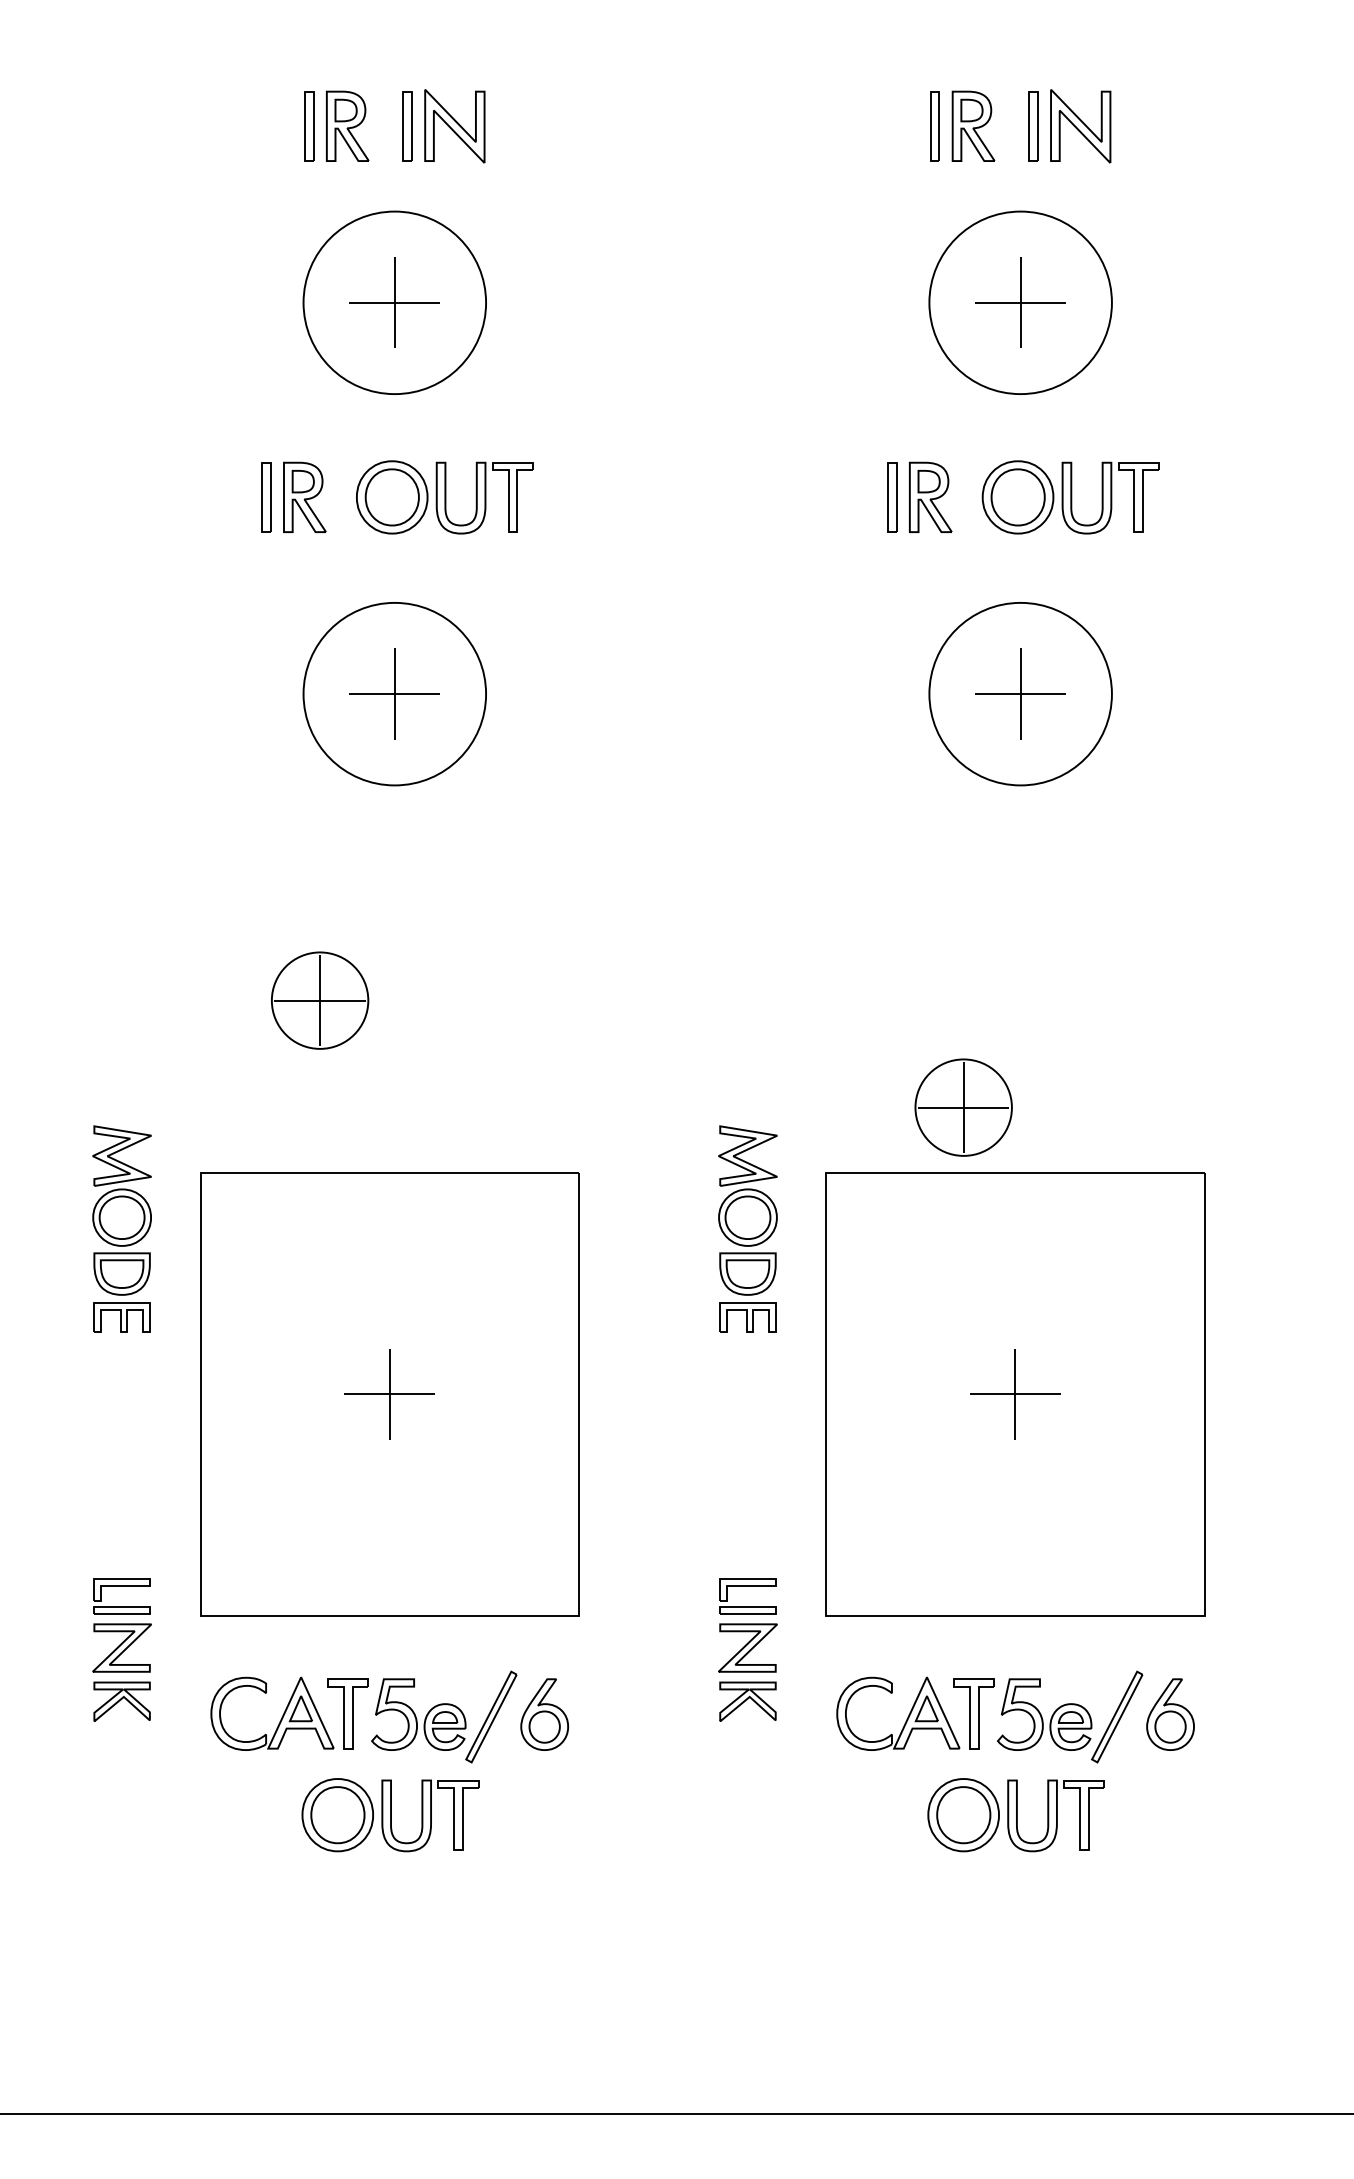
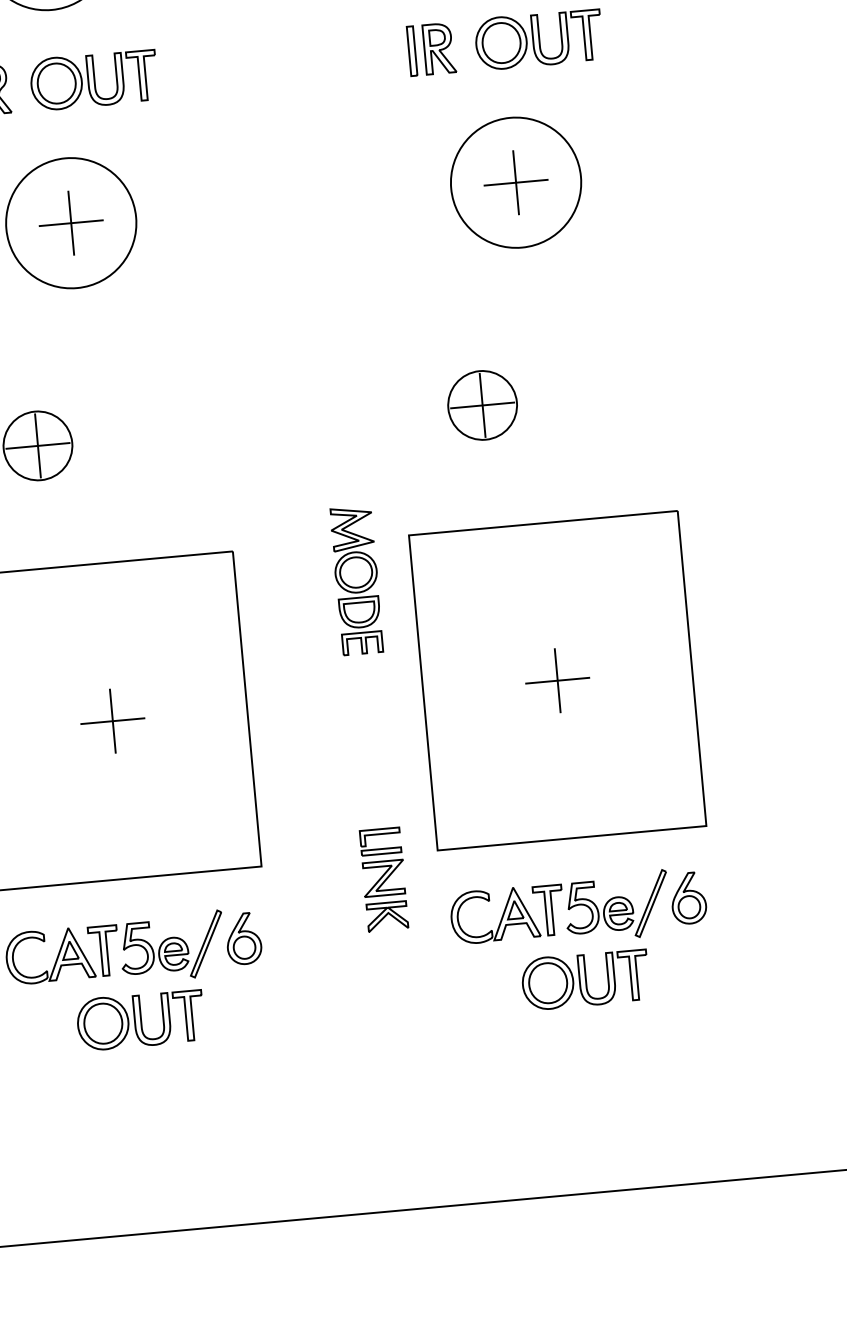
part: (963, 1107) -> (482, 405), moved

